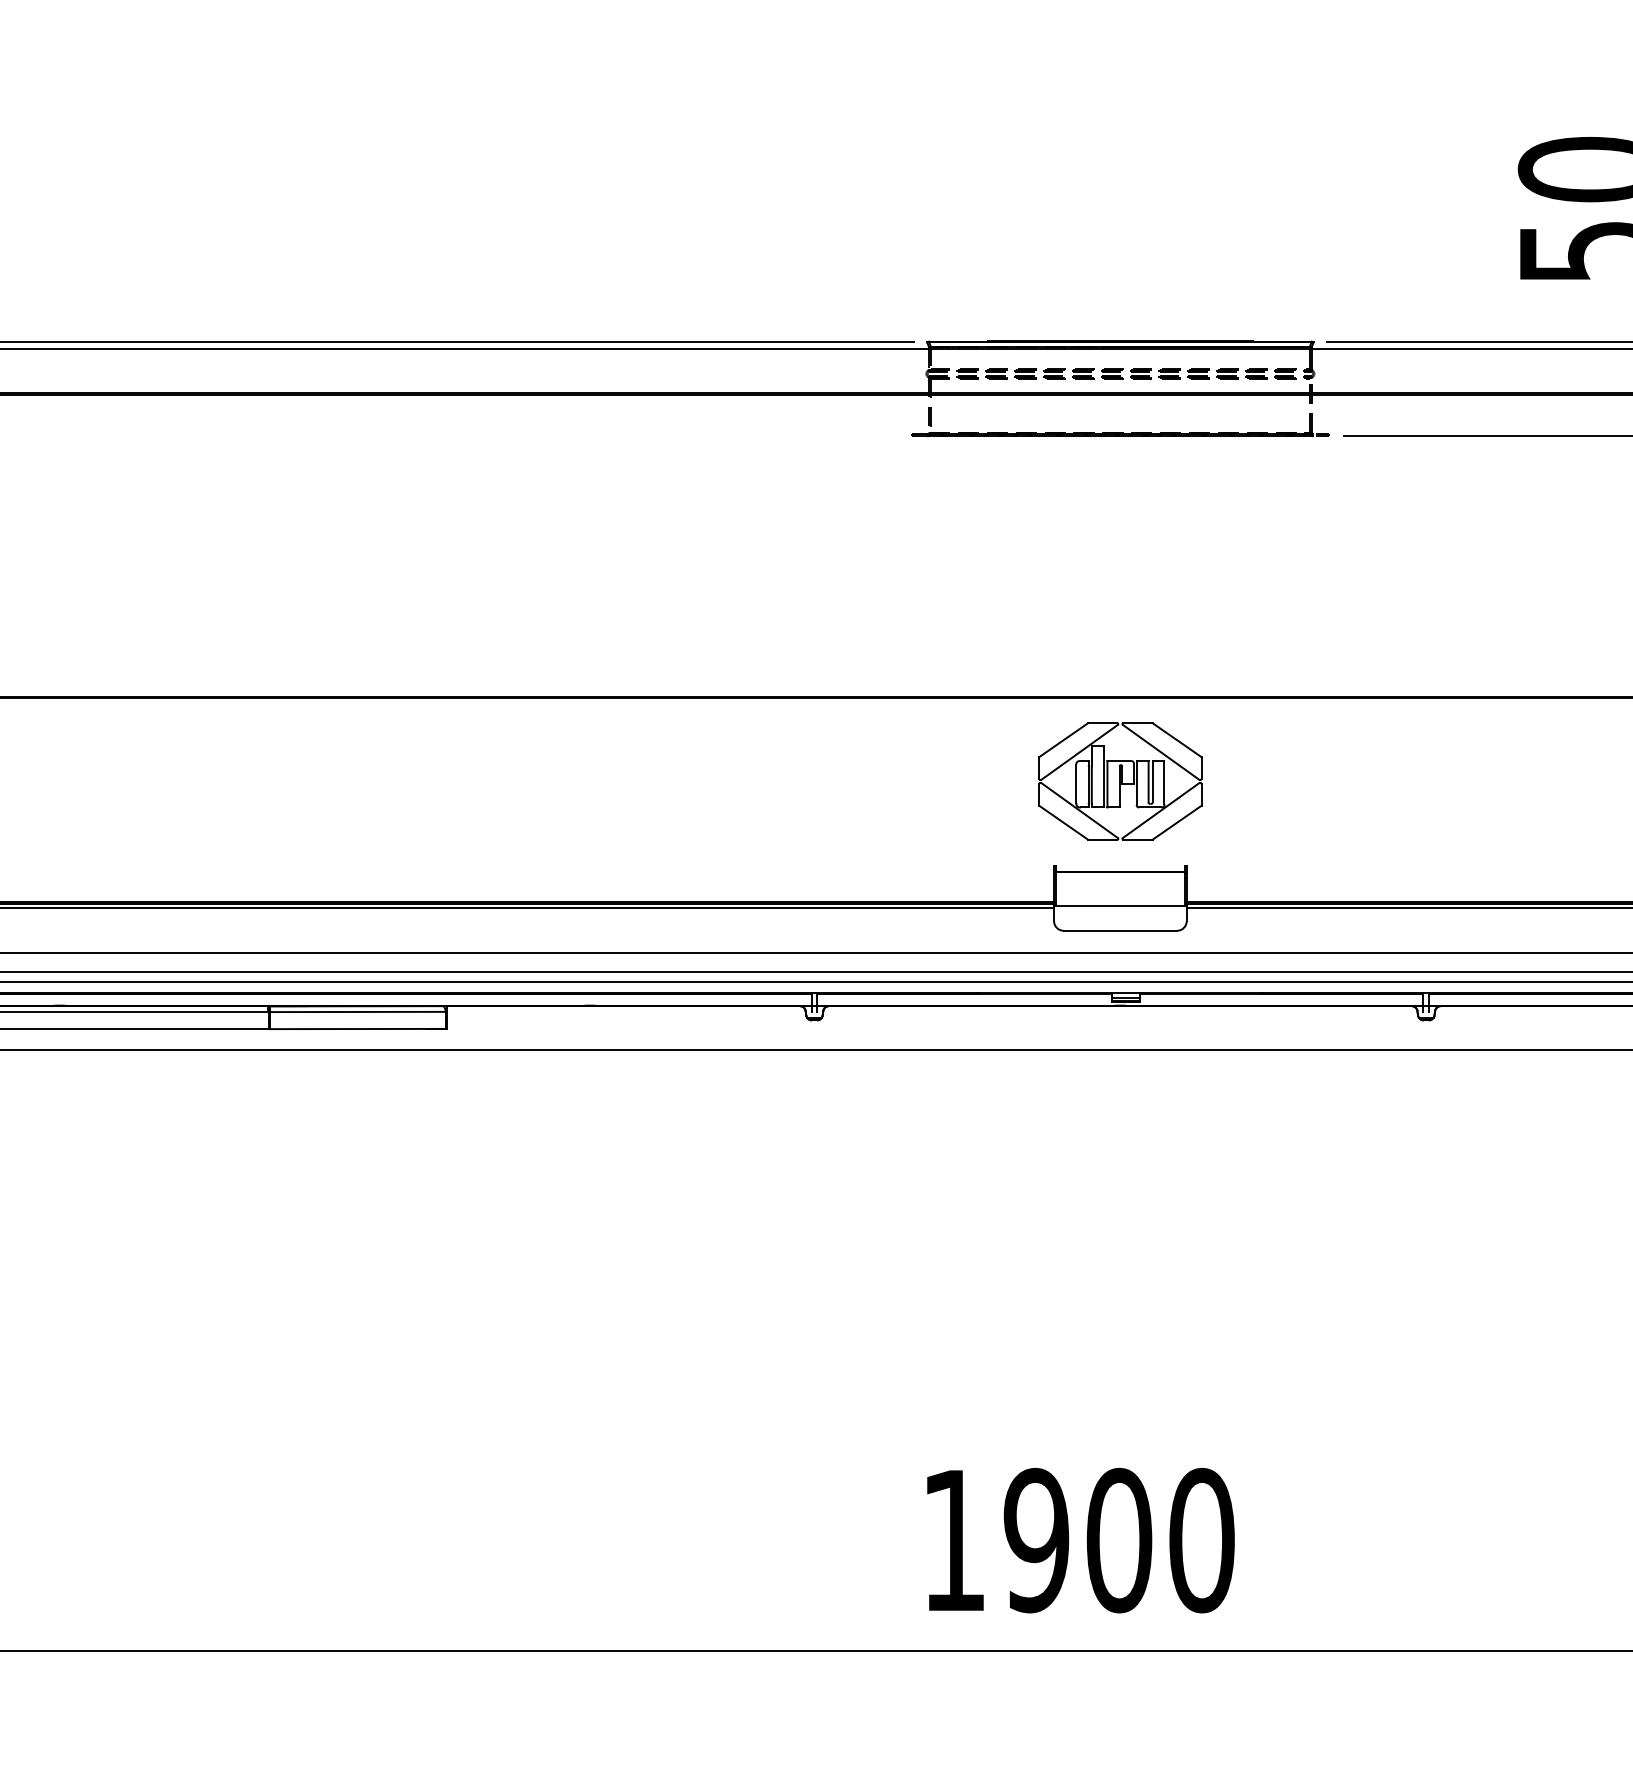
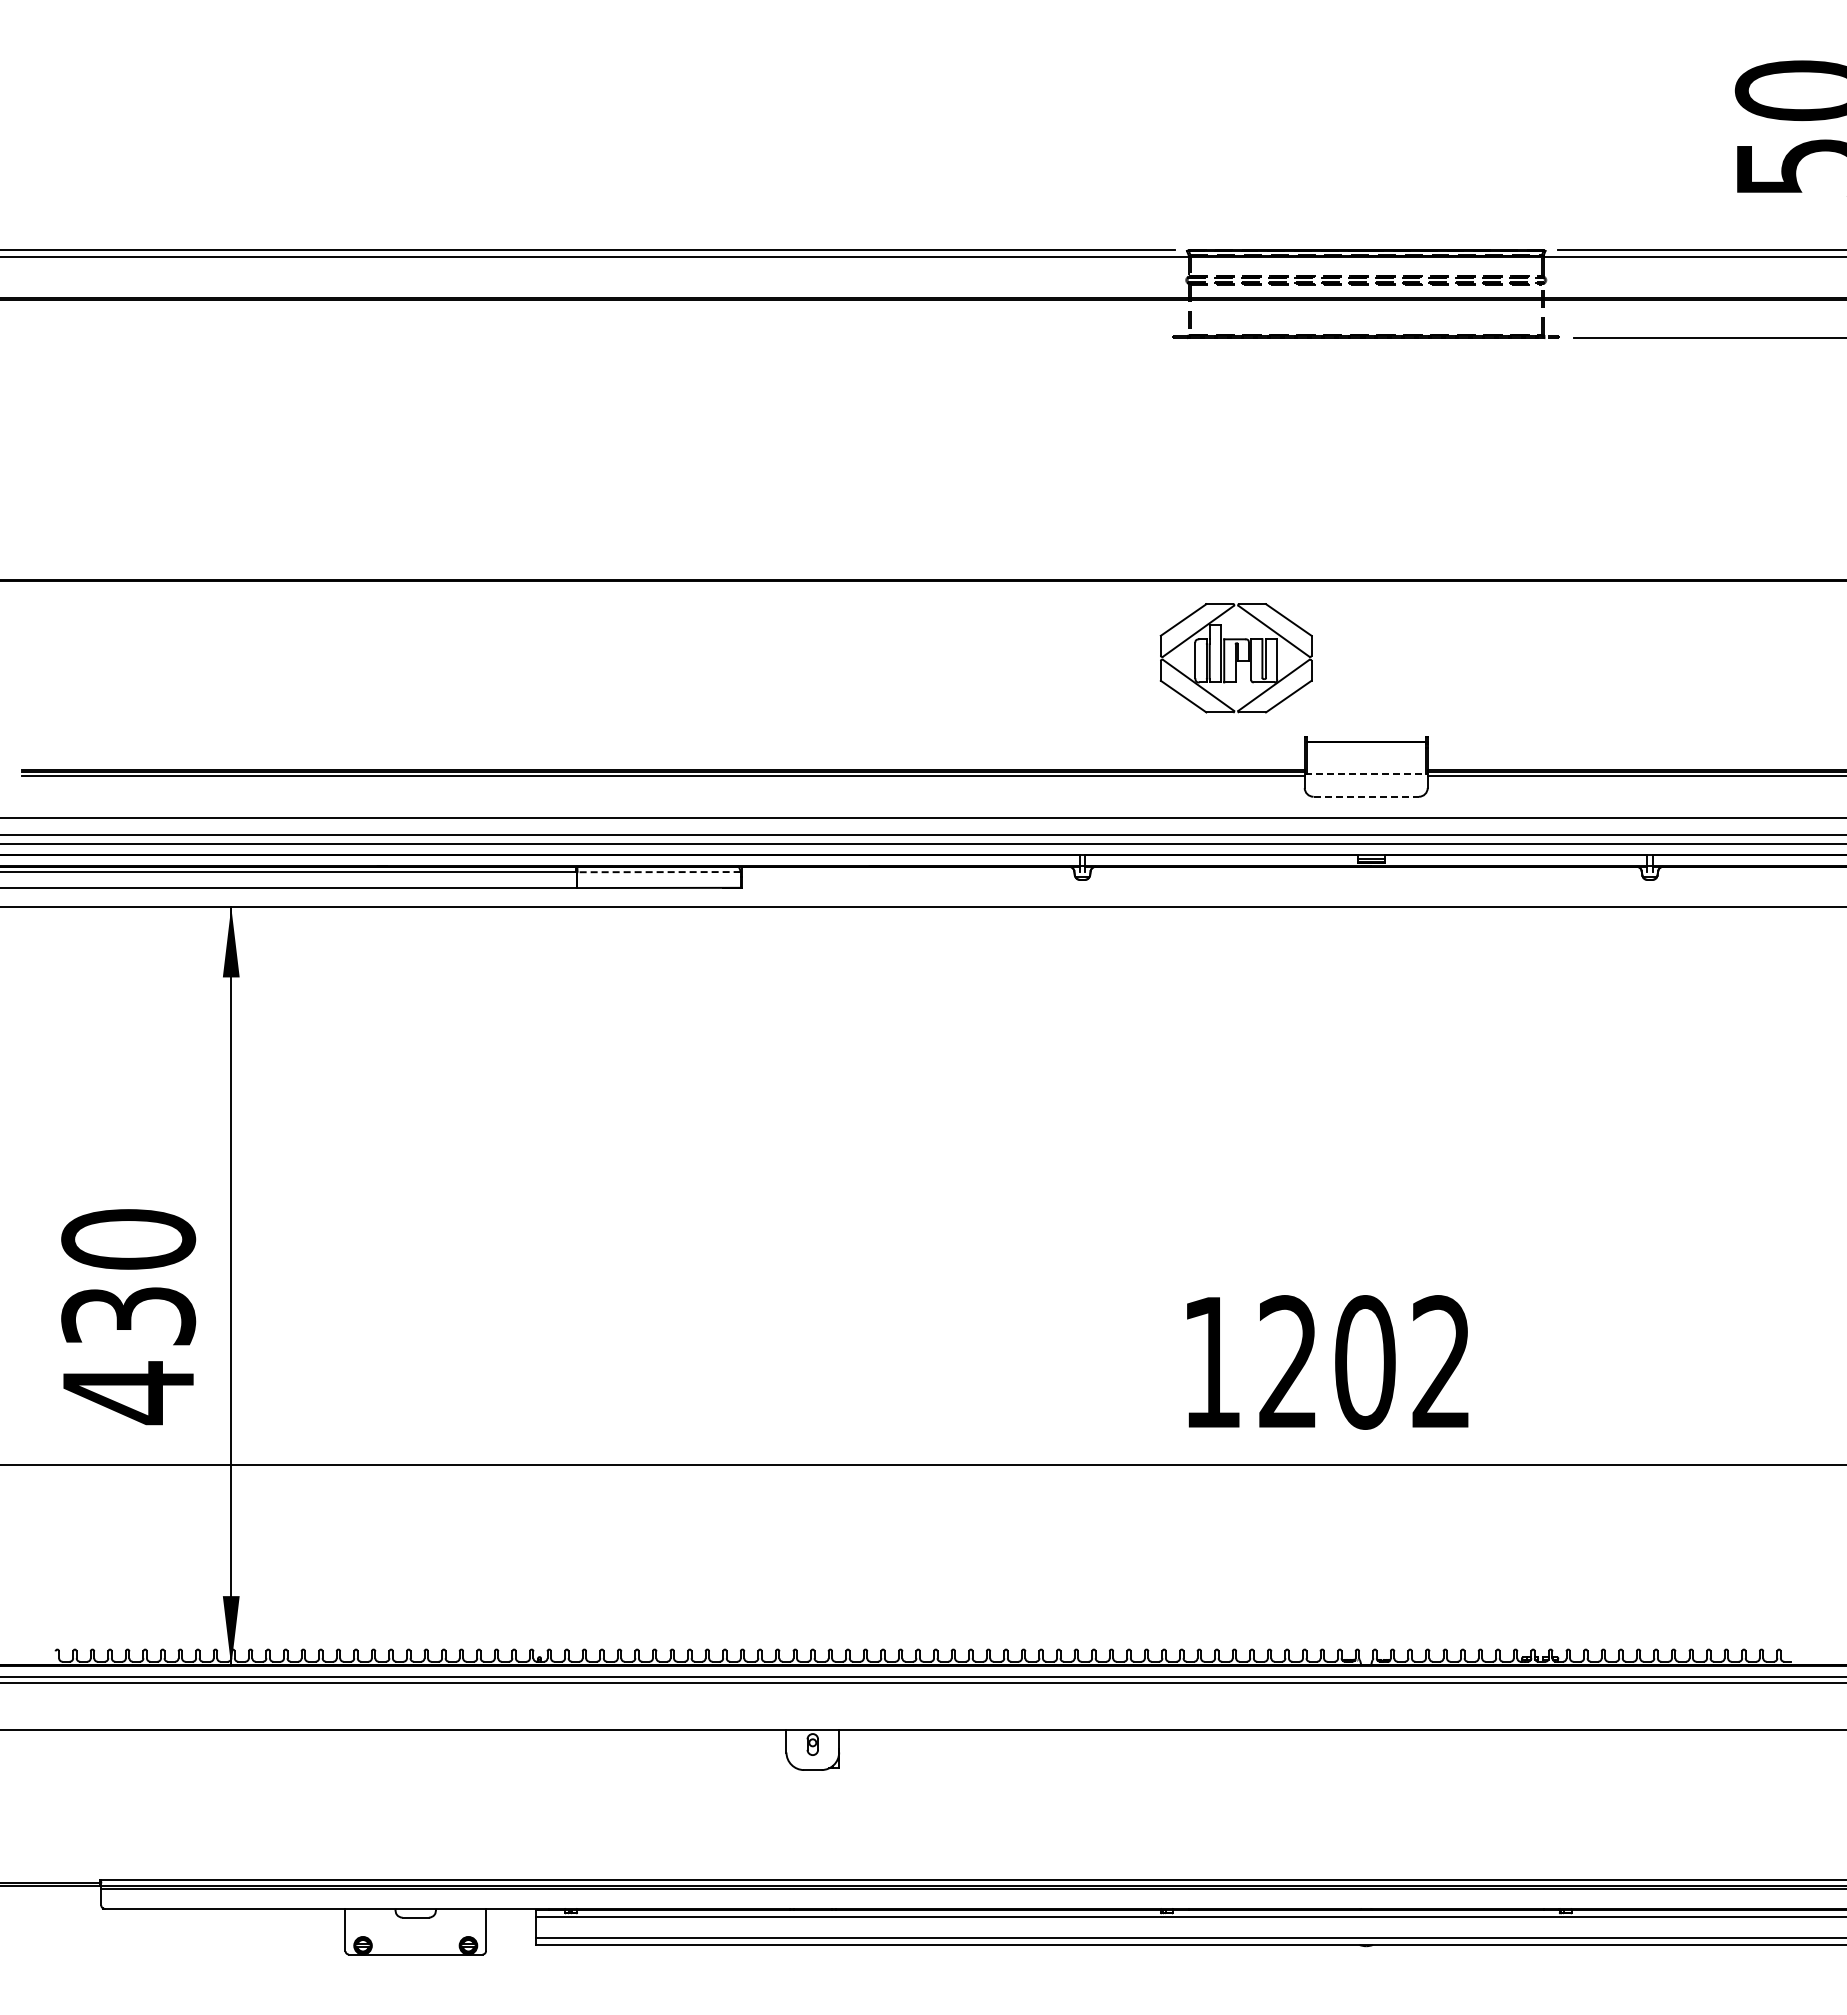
part: (1119, 781) -> (1235, 658), moved
line: (1120, 905) -> (1366, 773), solid -> dashed
line: (1120, 930) -> (1366, 796), solid -> dashed
line: (358, 1012) -> (659, 872), solid -> dashed
text: (1119, 1540) -> (1365, 1362), 1900 -> 1202

